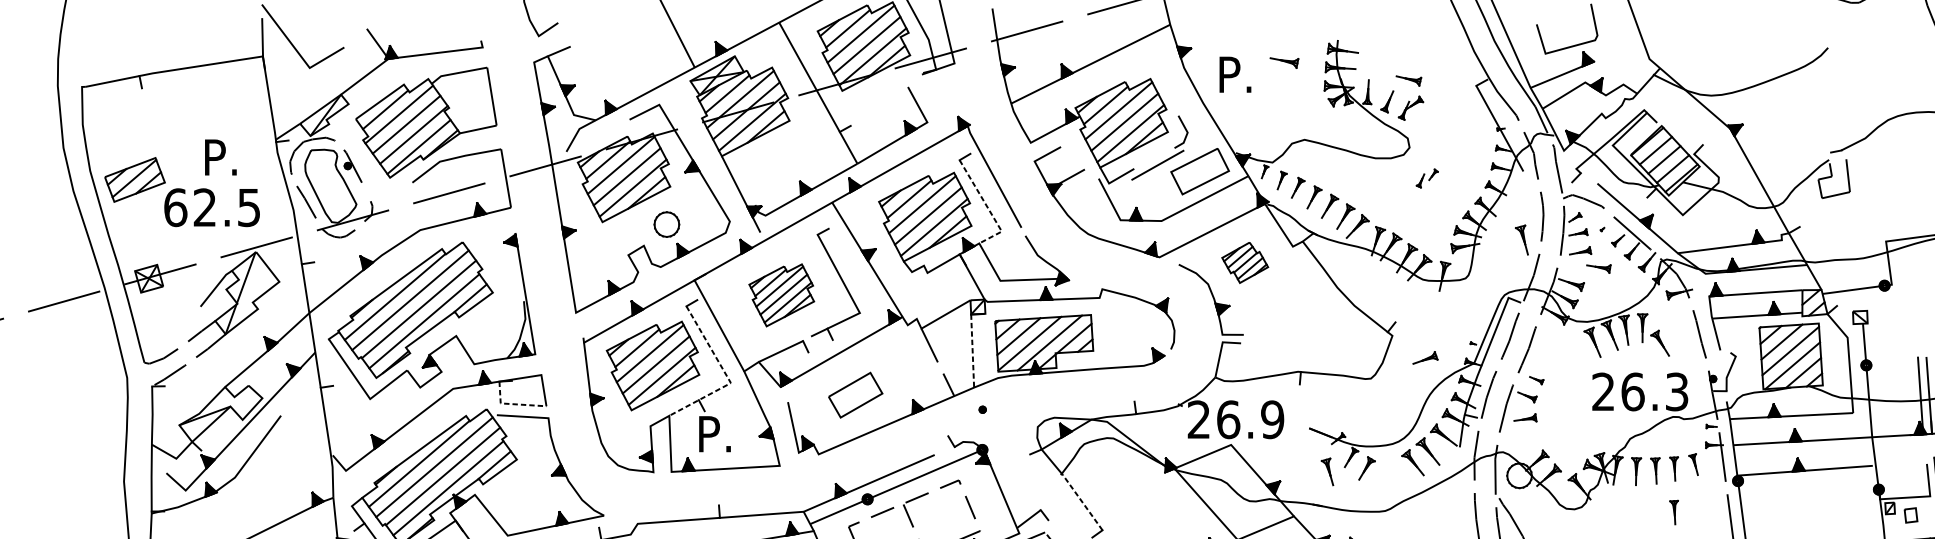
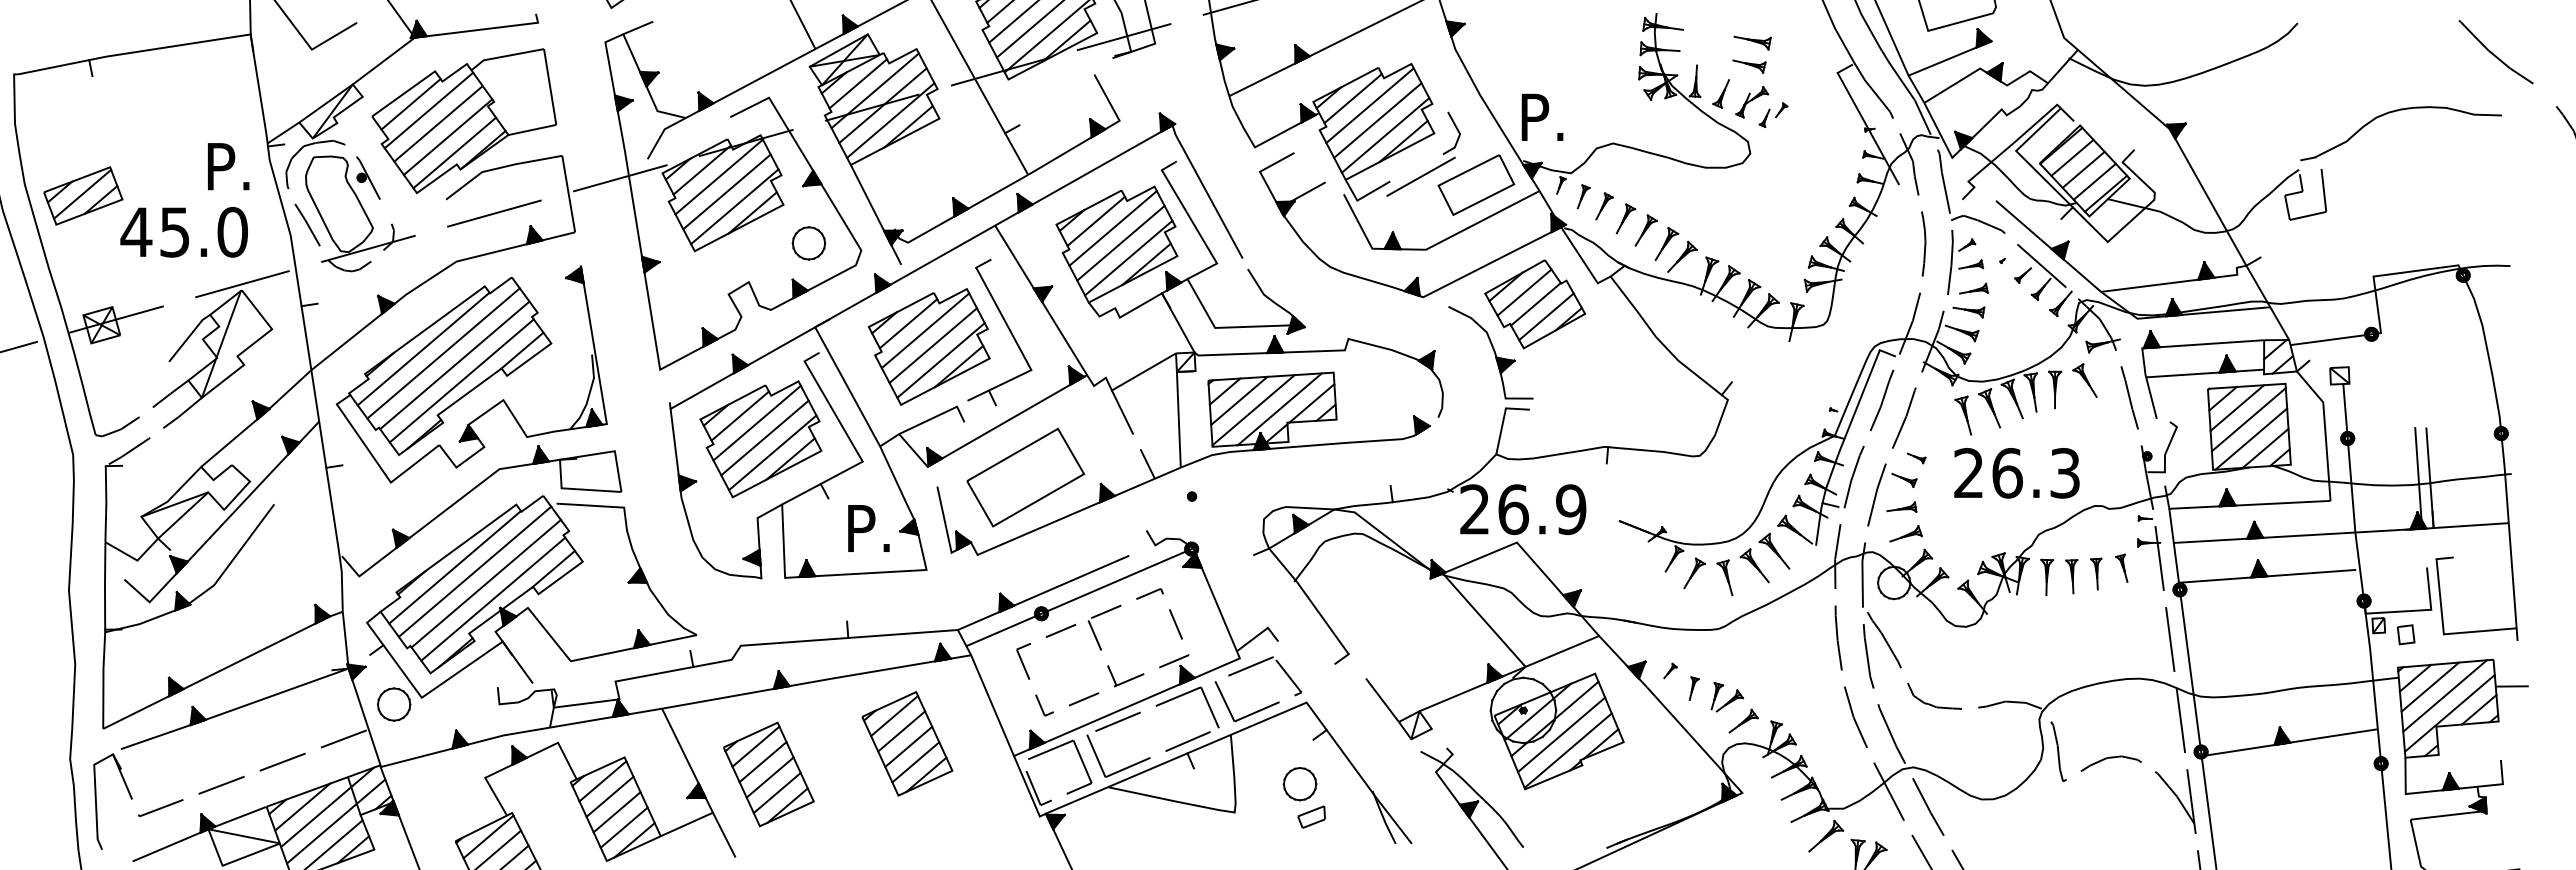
part: (1284, 62) -> (1752, 42), moved
text: (1235, 74) -> (1542, 116), moved
text: (220, 157) -> (228, 166), moved
part: (1427, 178) -> (1773, 114), moved
text: (211, 207) -> (183, 231), 62.5 -> 45.0
line: (987, 207) -> (1198, 231), dashed -> solid
part: (666, 224) -> (808, 243), moved
part: (1521, 239) -> (1962, 415), moved
part: (1245, 262) -> (1535, 304), size x1.67
part: (1598, 269) -> (1968, 312), moved
part: (781, 295) -> (928, 346), size x1.43
part: (1659, 343) -> (2084, 380), moved
line: (972, 350) -> (1178, 419), dashed -> solid
part: (1425, 357) -> (1905, 533), moved
line: (726, 376) -> (857, 452), dashed -> solid
text: (1639, 392) -> (2016, 473), moved
part: (855, 395) -> (1025, 477), size x1.67
line: (512, 404) -> (576, 489), dashed -> solid
text: (714, 434) -> (868, 528), moved
part: (1327, 471) -> (1724, 577), moved
line: (1082, 502) -> (1322, 617), dashed -> solid
part: (1674, 512) -> (2096, 630), removed

